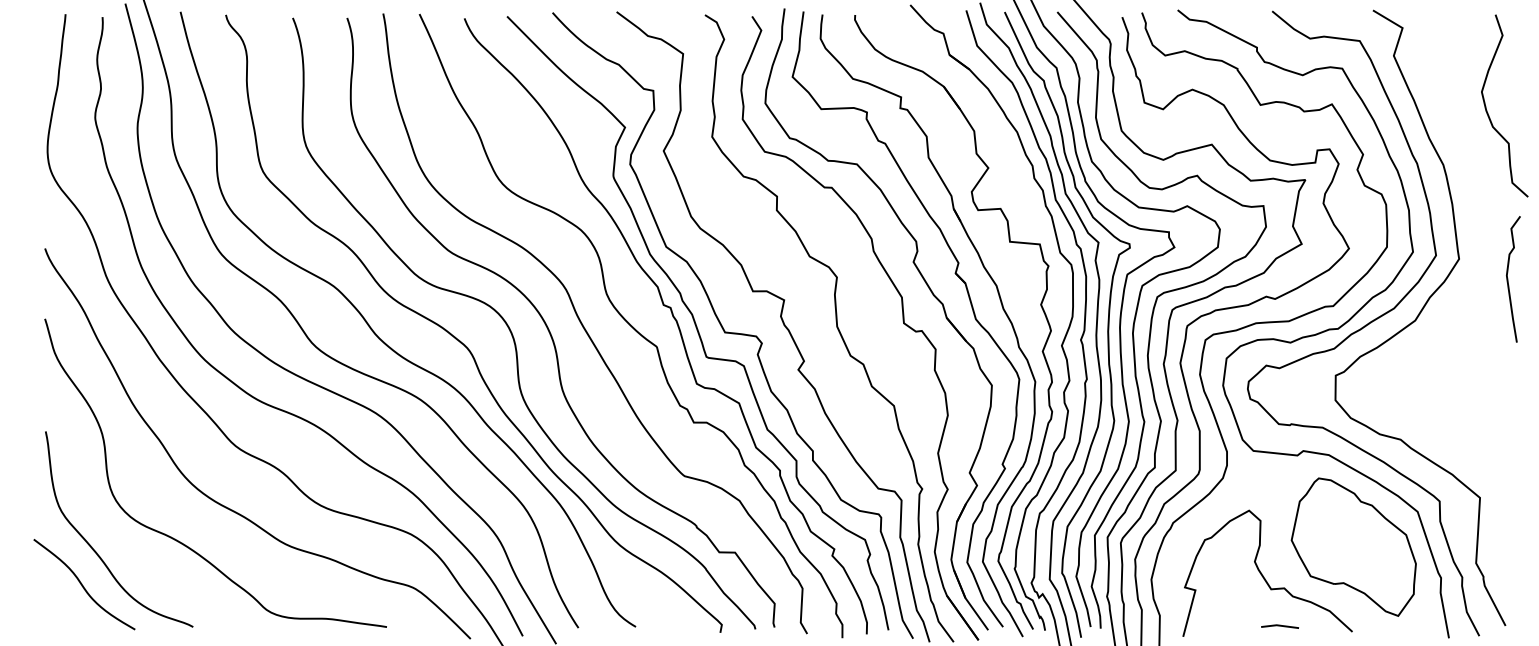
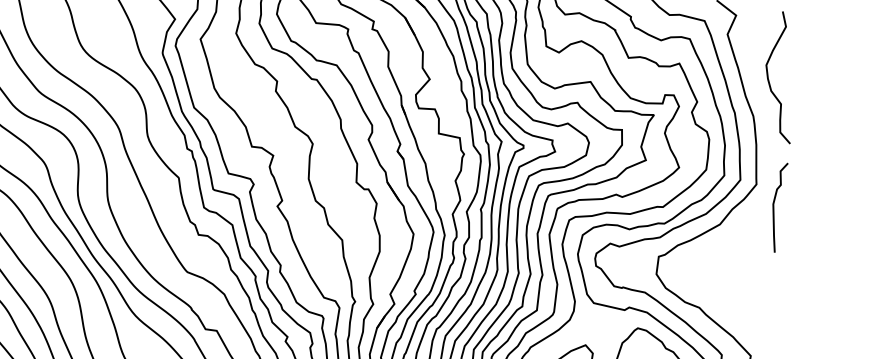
curve: (1487, 110) -> (768, 78), moved
curve: (1508, 279) -> (774, 207), moved

